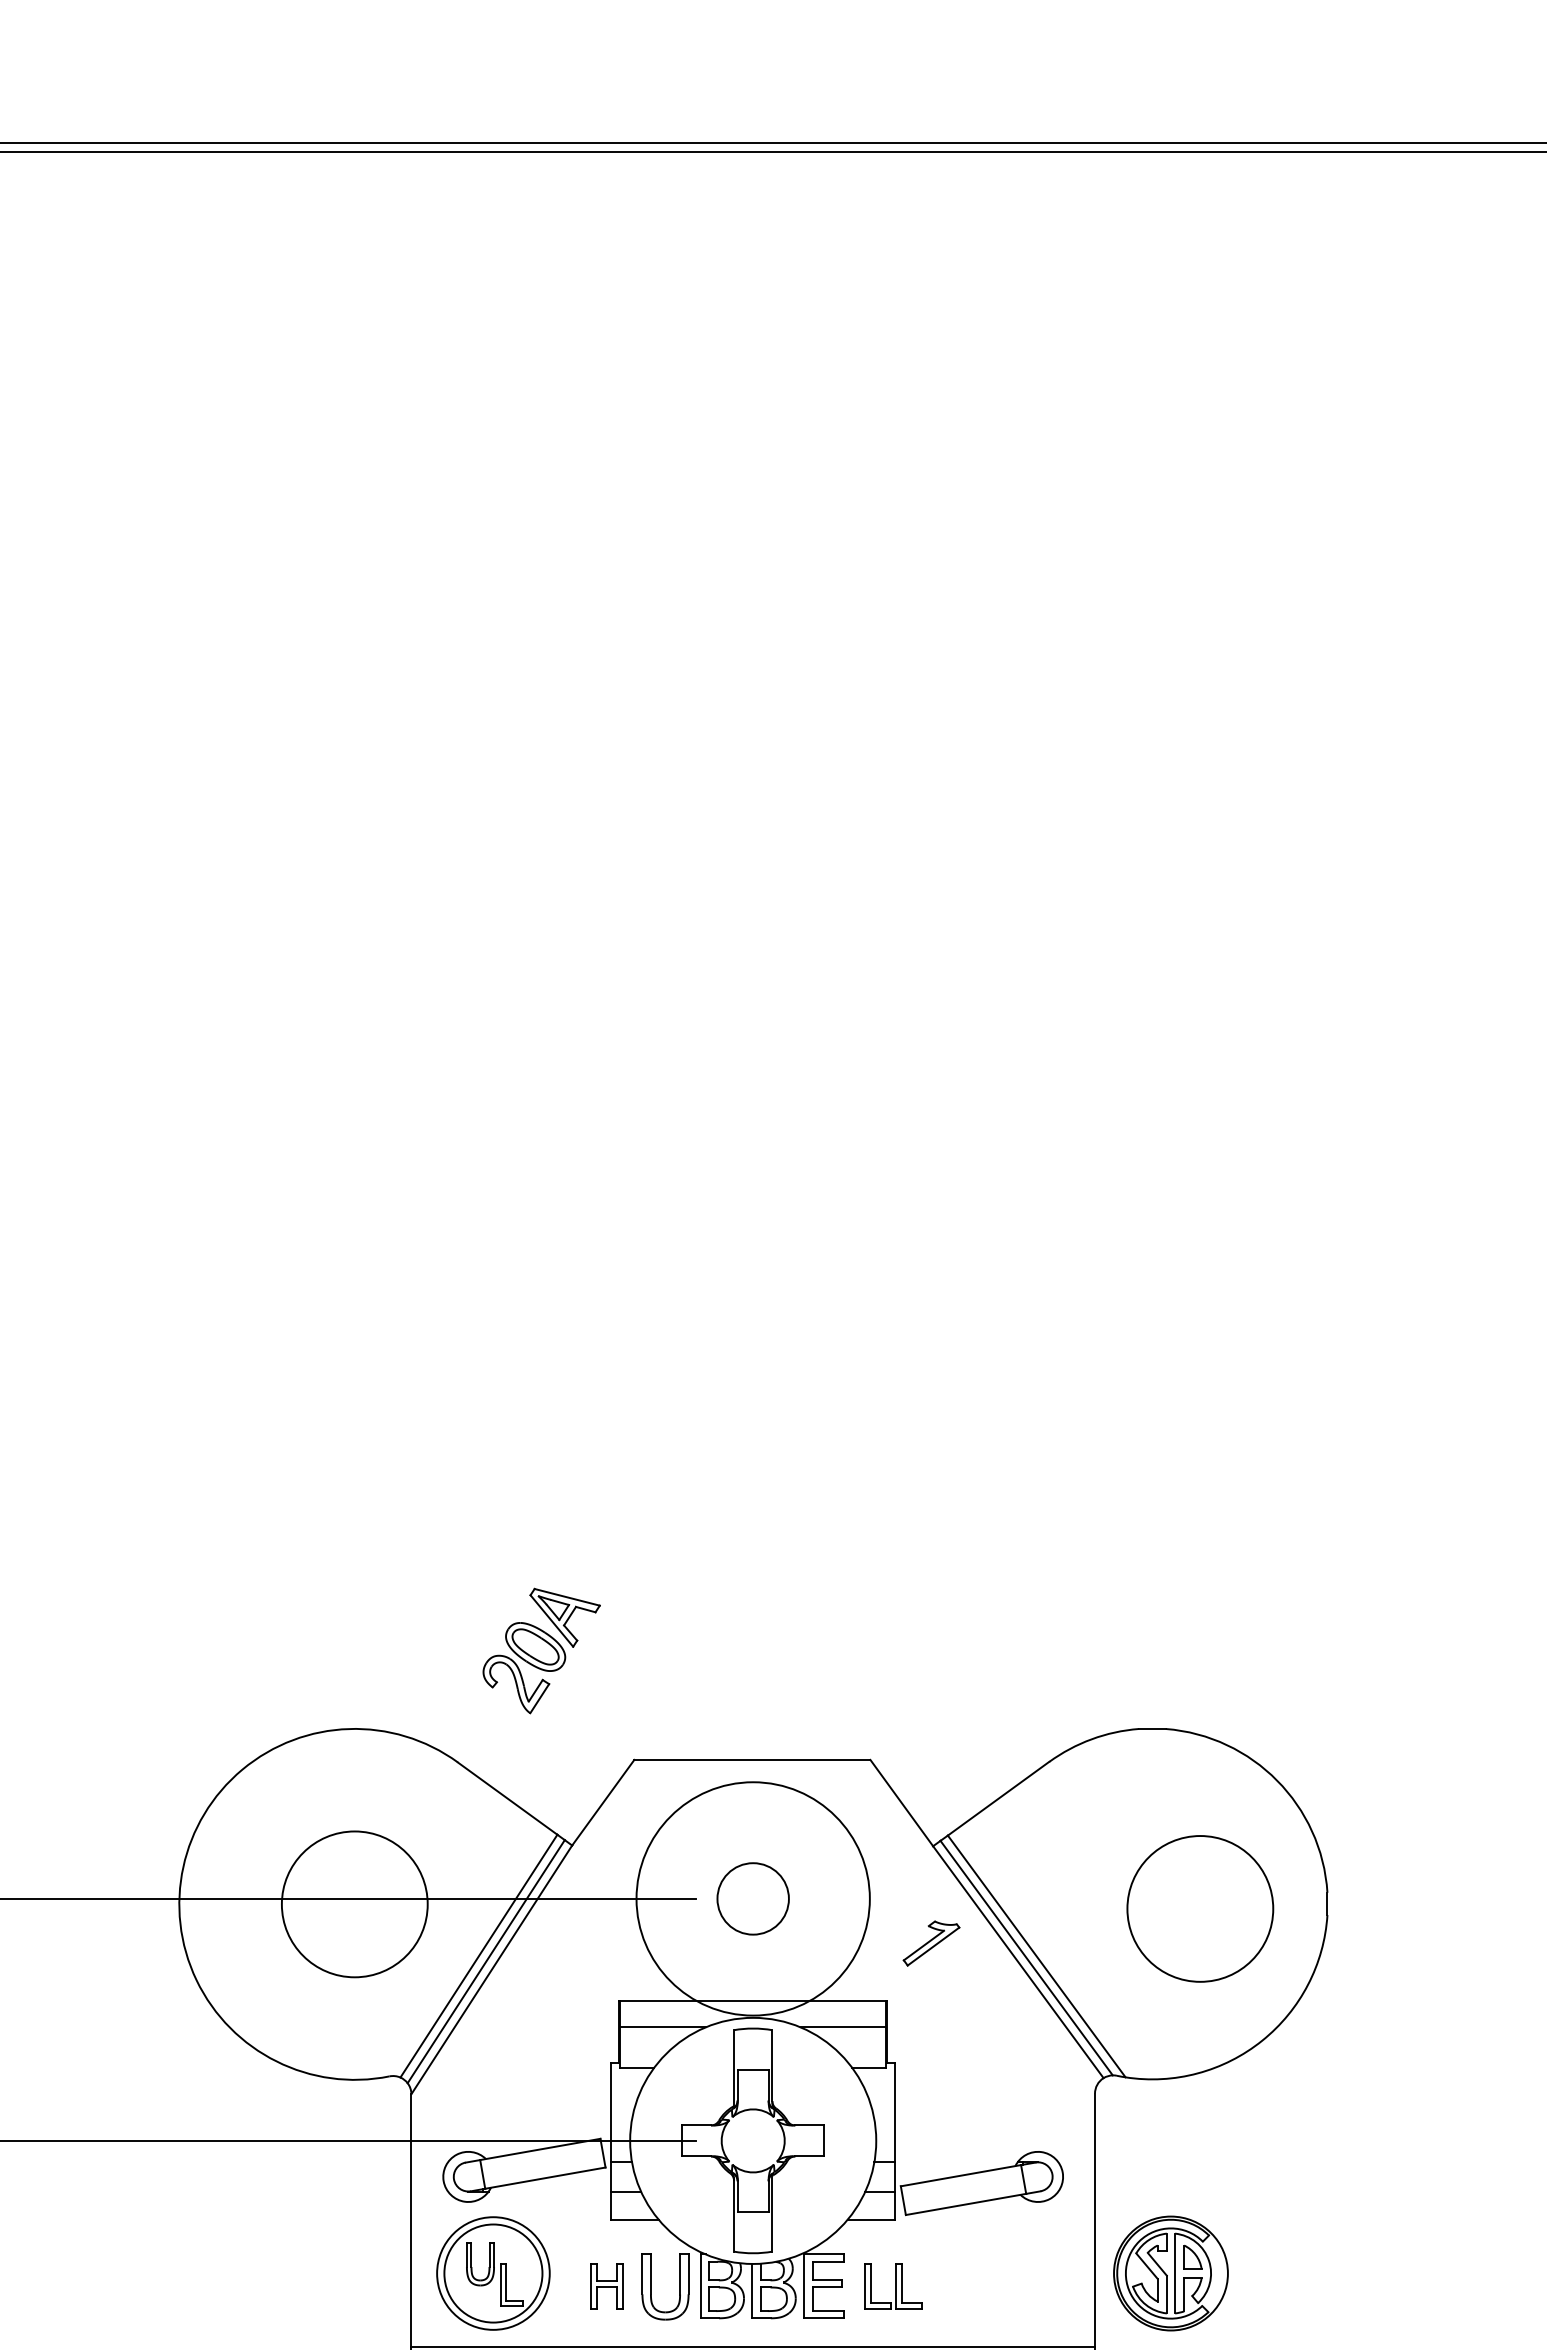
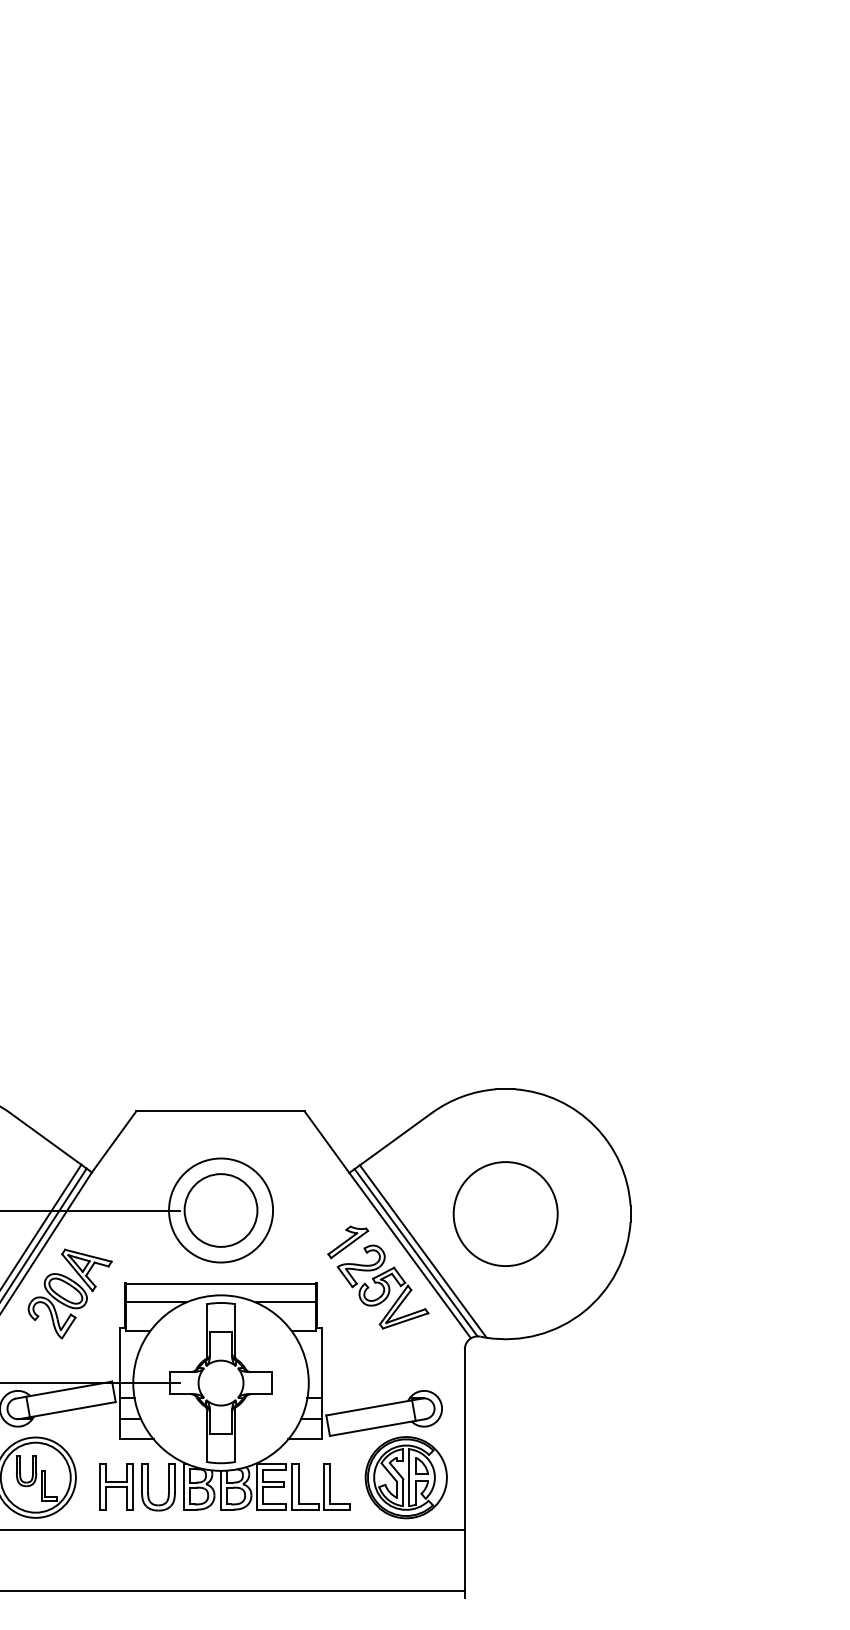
part: (541, 1650) -> (70, 1293), moved
circle: (753, 1898) -> (221, 1210), size x0.62
circle: (753, 1898) -> (221, 1210), size x1.43
circle: (1200, 1908) -> (505, 1213), moved
part: (980, 2006) -> (383, 1287), added
part: (1170, 2273) -> (405, 1477), moved
part: (606, 2285) -> (116, 1486), size x1.43
part: (893, 2285) -> (321, 1486), size x1.43

